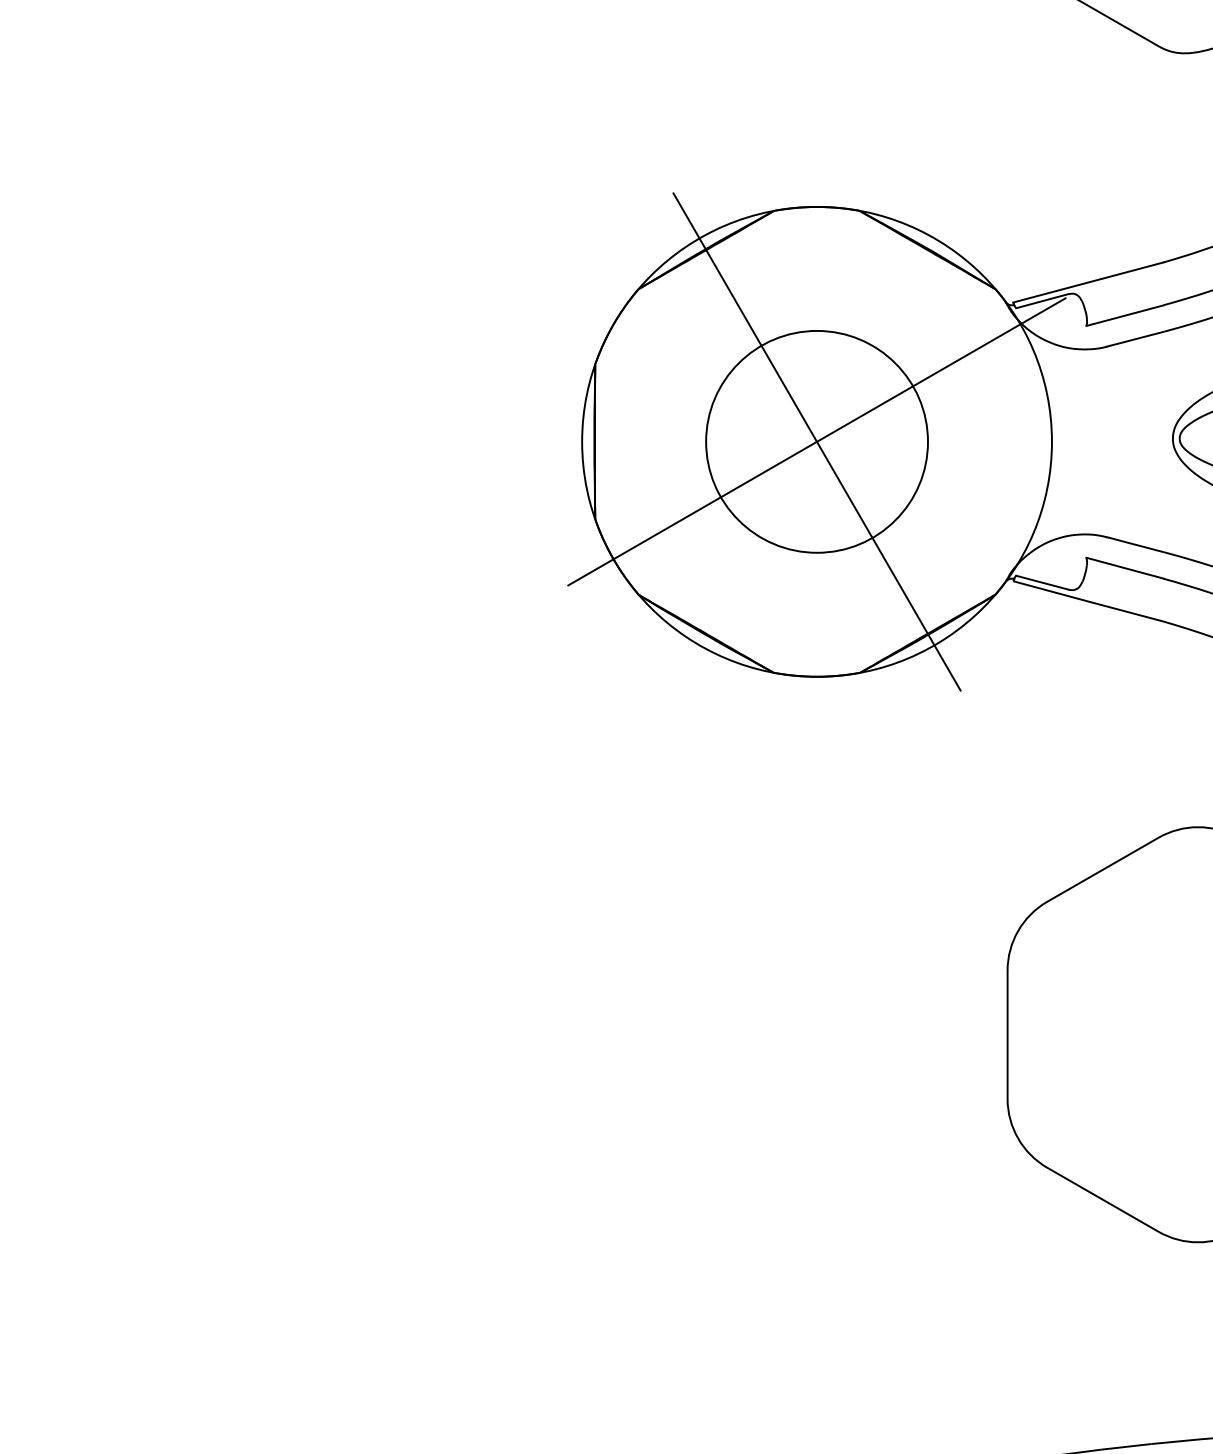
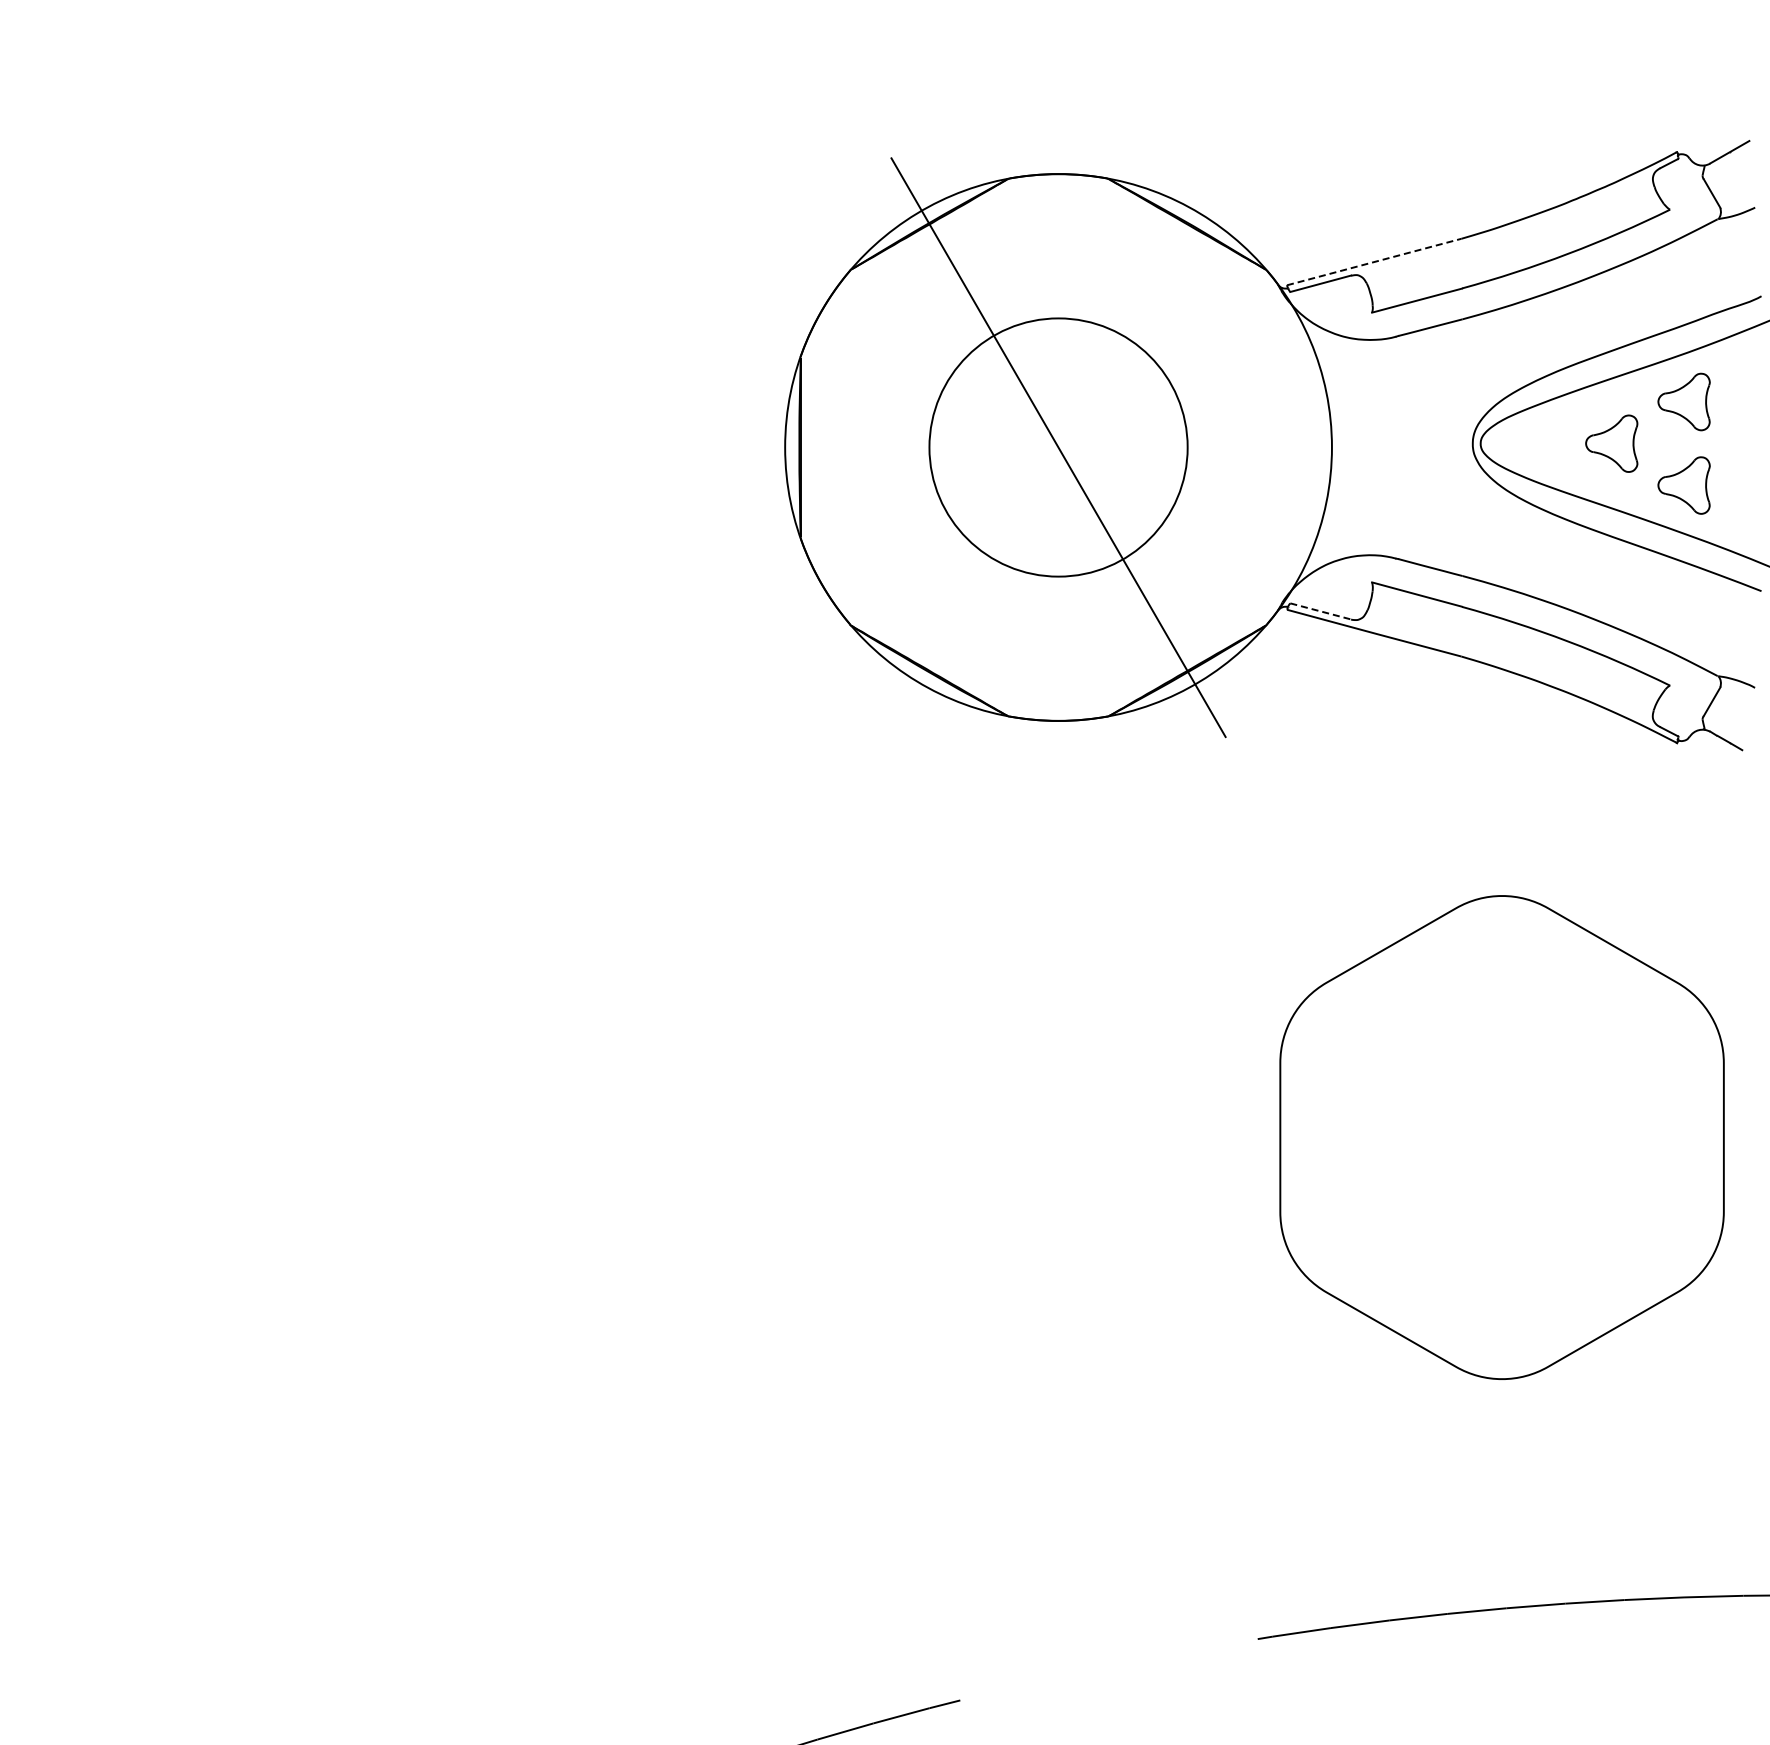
line: (1088, 282) -> (1374, 261), solid -> dashed
line: (817, 441) -> (1058, 447), removed
line: (1042, 582) -> (1321, 611), solid -> dashed

